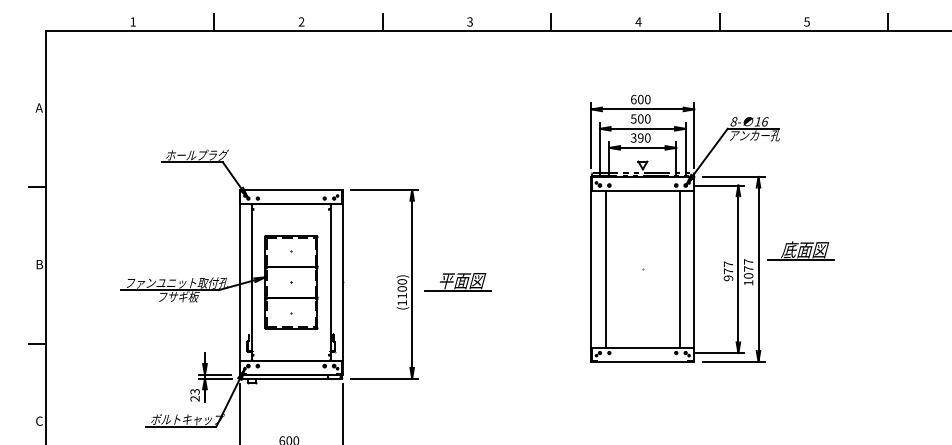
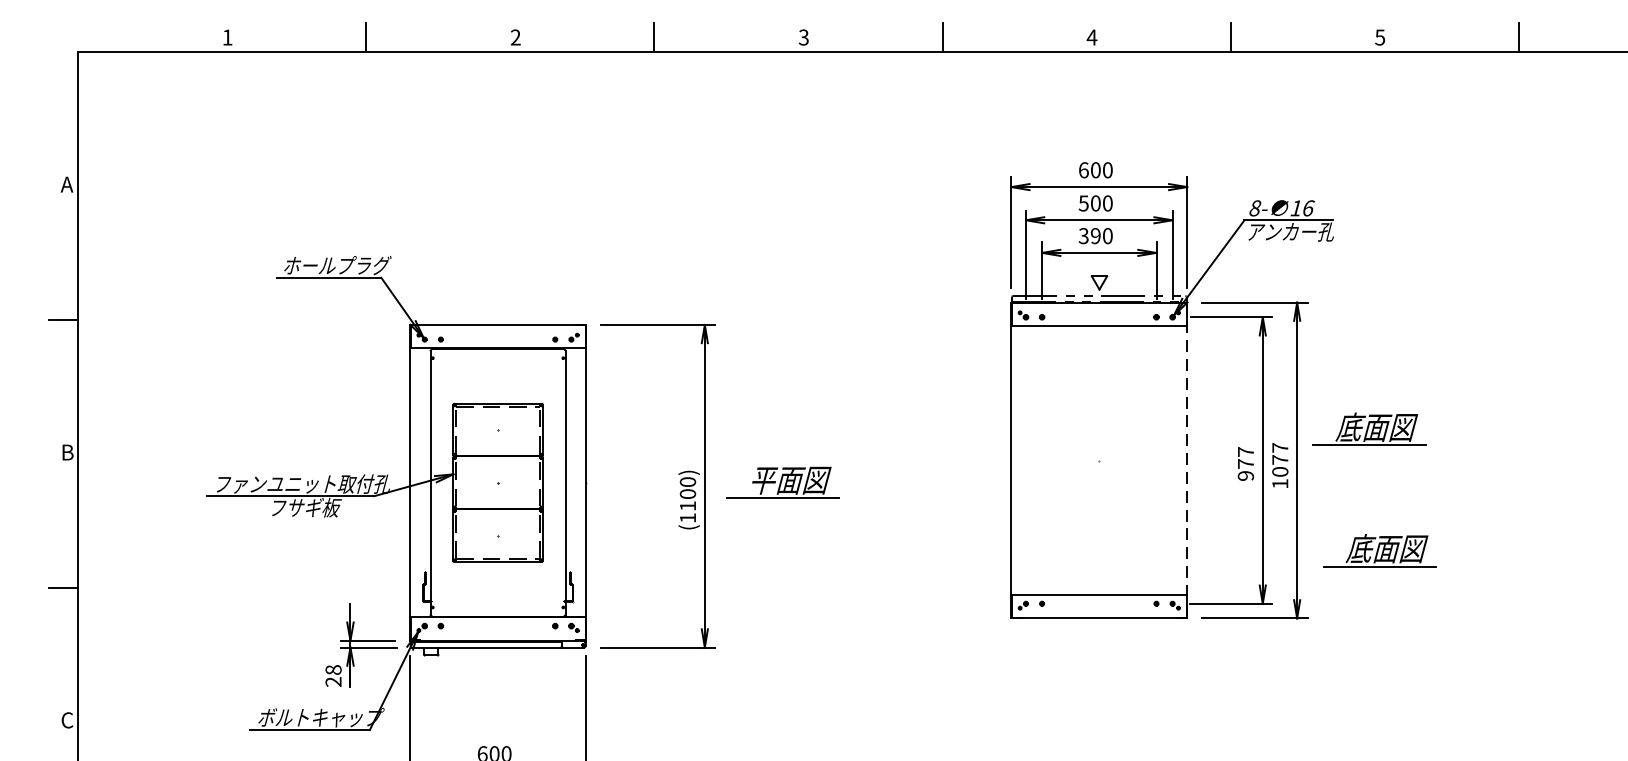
line: (605, 268) -> (1035, 459), removed
line: (679, 268) -> (1162, 459), removed
line: (694, 269) -> (1187, 460), solid -> dashed
part: (806, 321) -> (1379, 549), added
text: (194, 391) -> (332, 669), 23 -> 28

